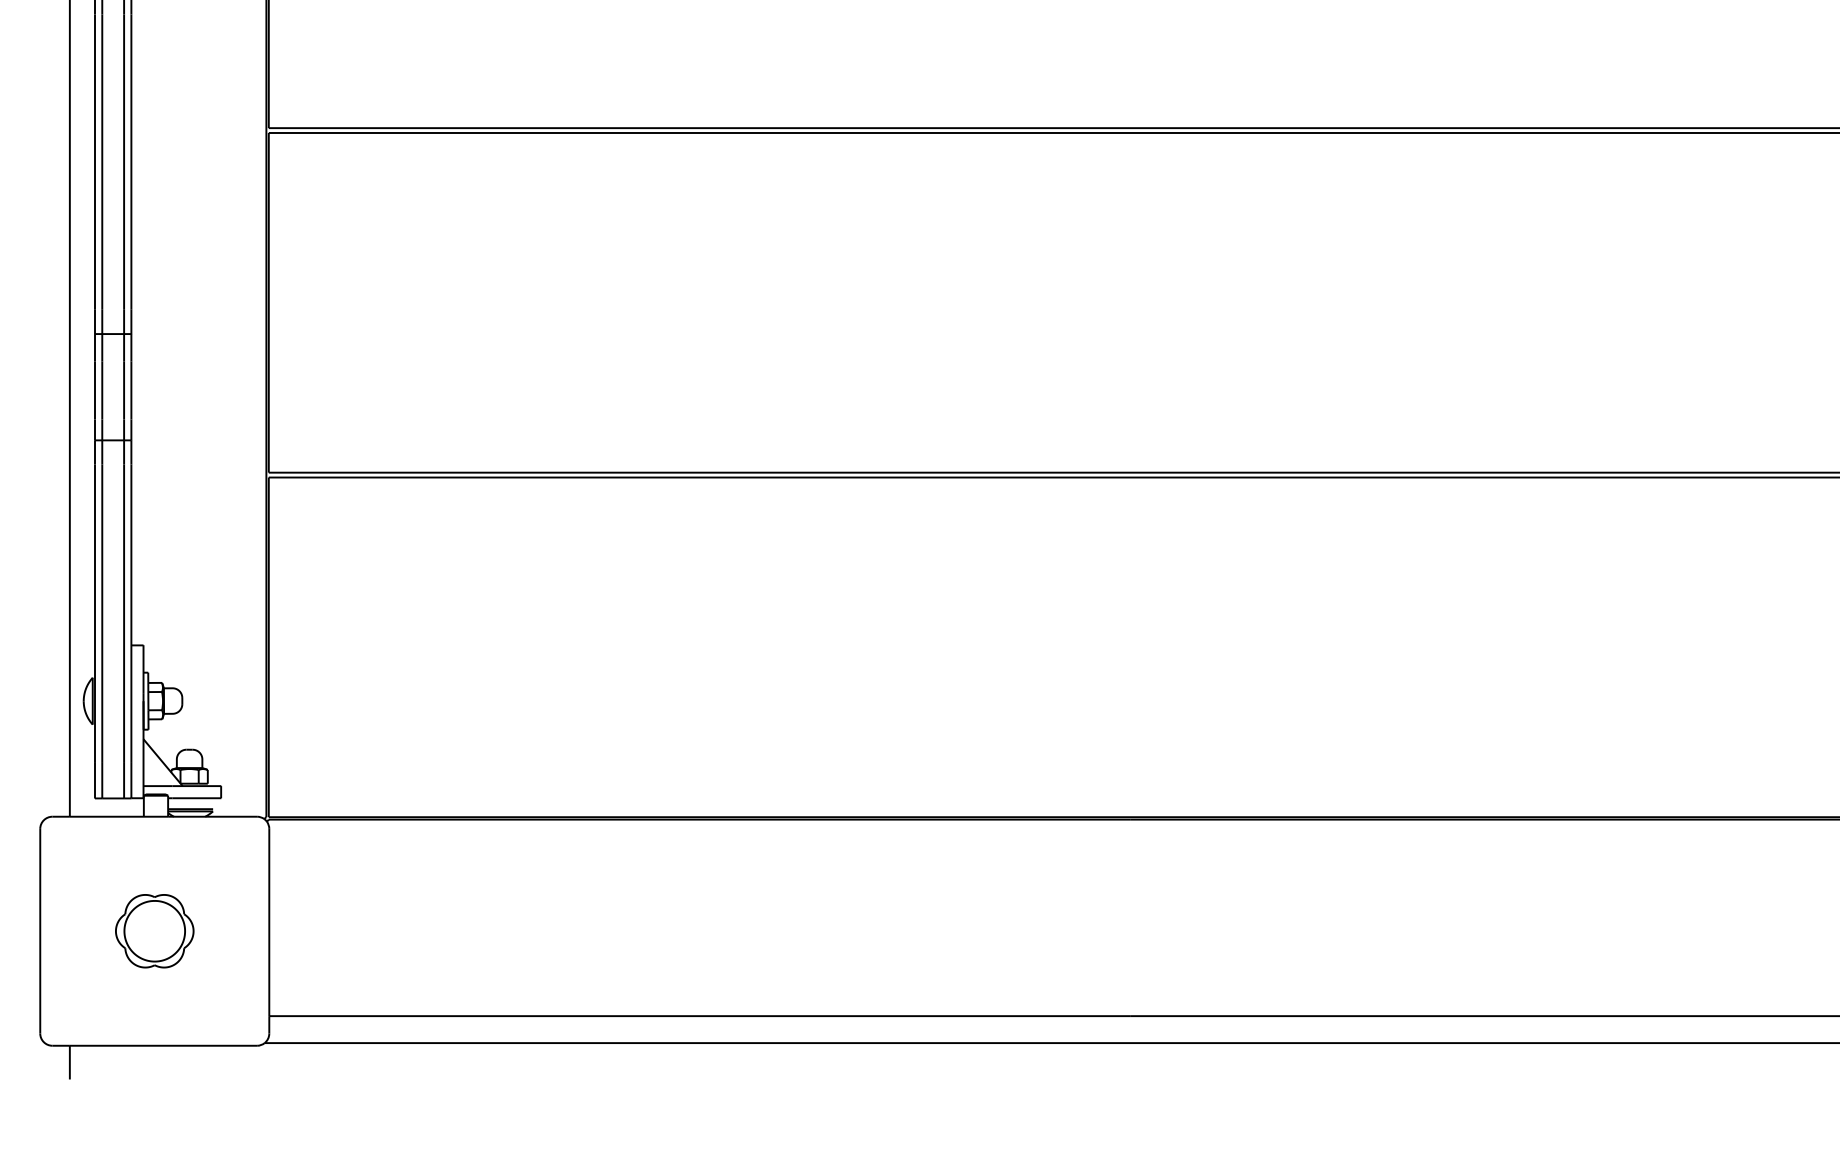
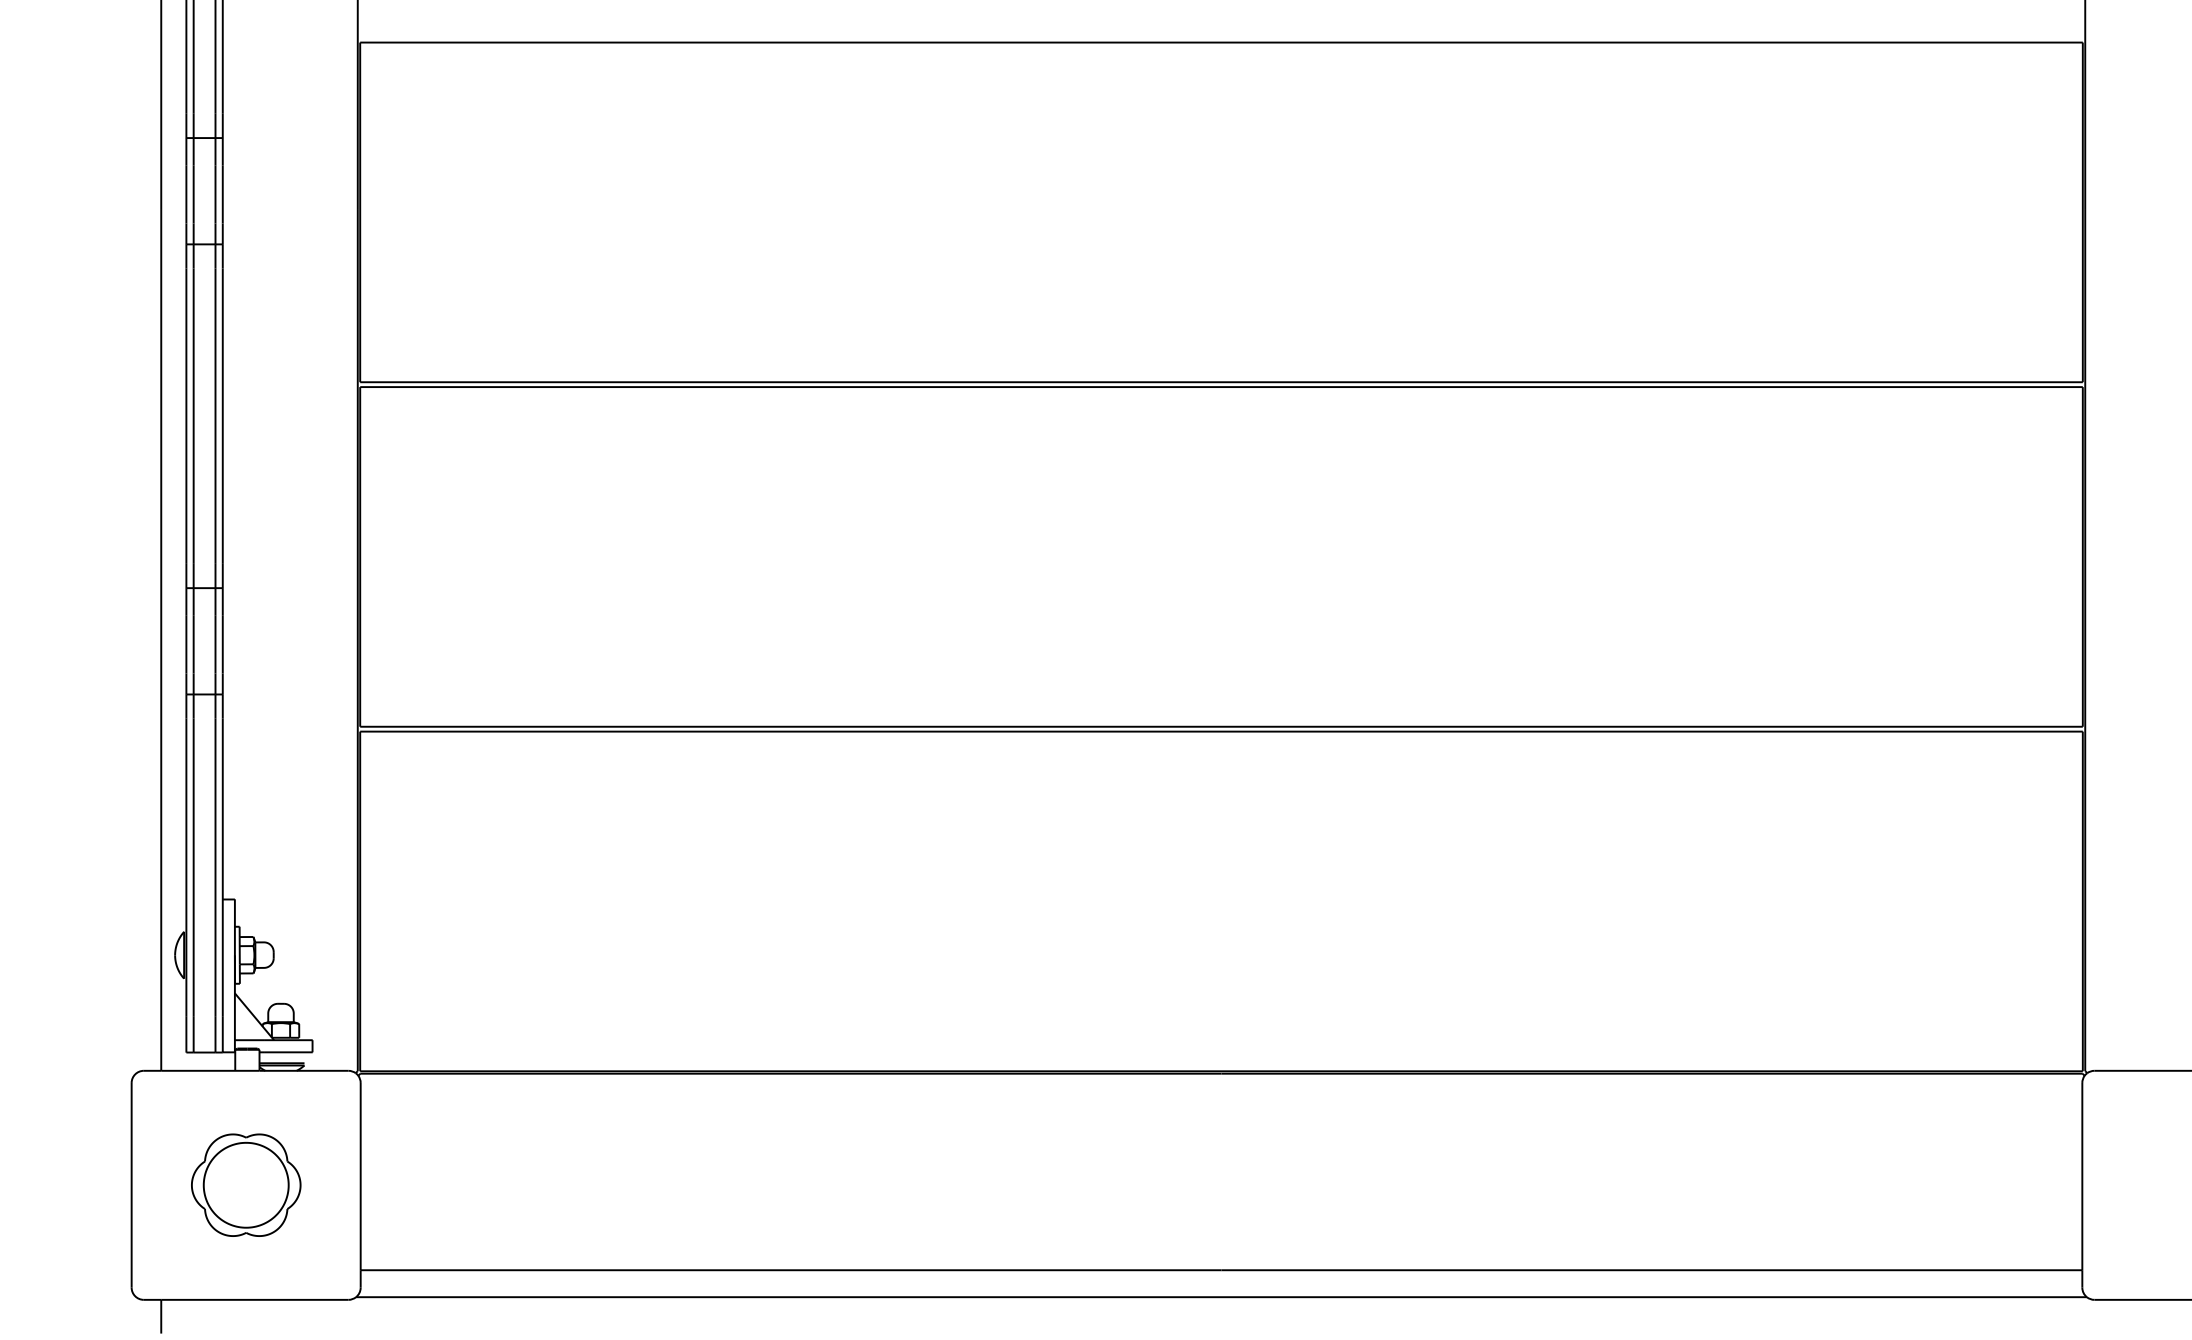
part: (154, 931) -> (245, 1185), size x1.4

